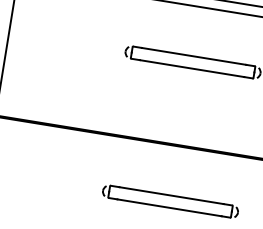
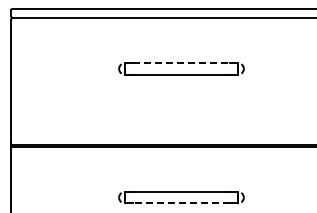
line: (194, 56) -> (181, 63), solid -> dashed
line: (169, 208) -> (181, 203), solid -> dashed

